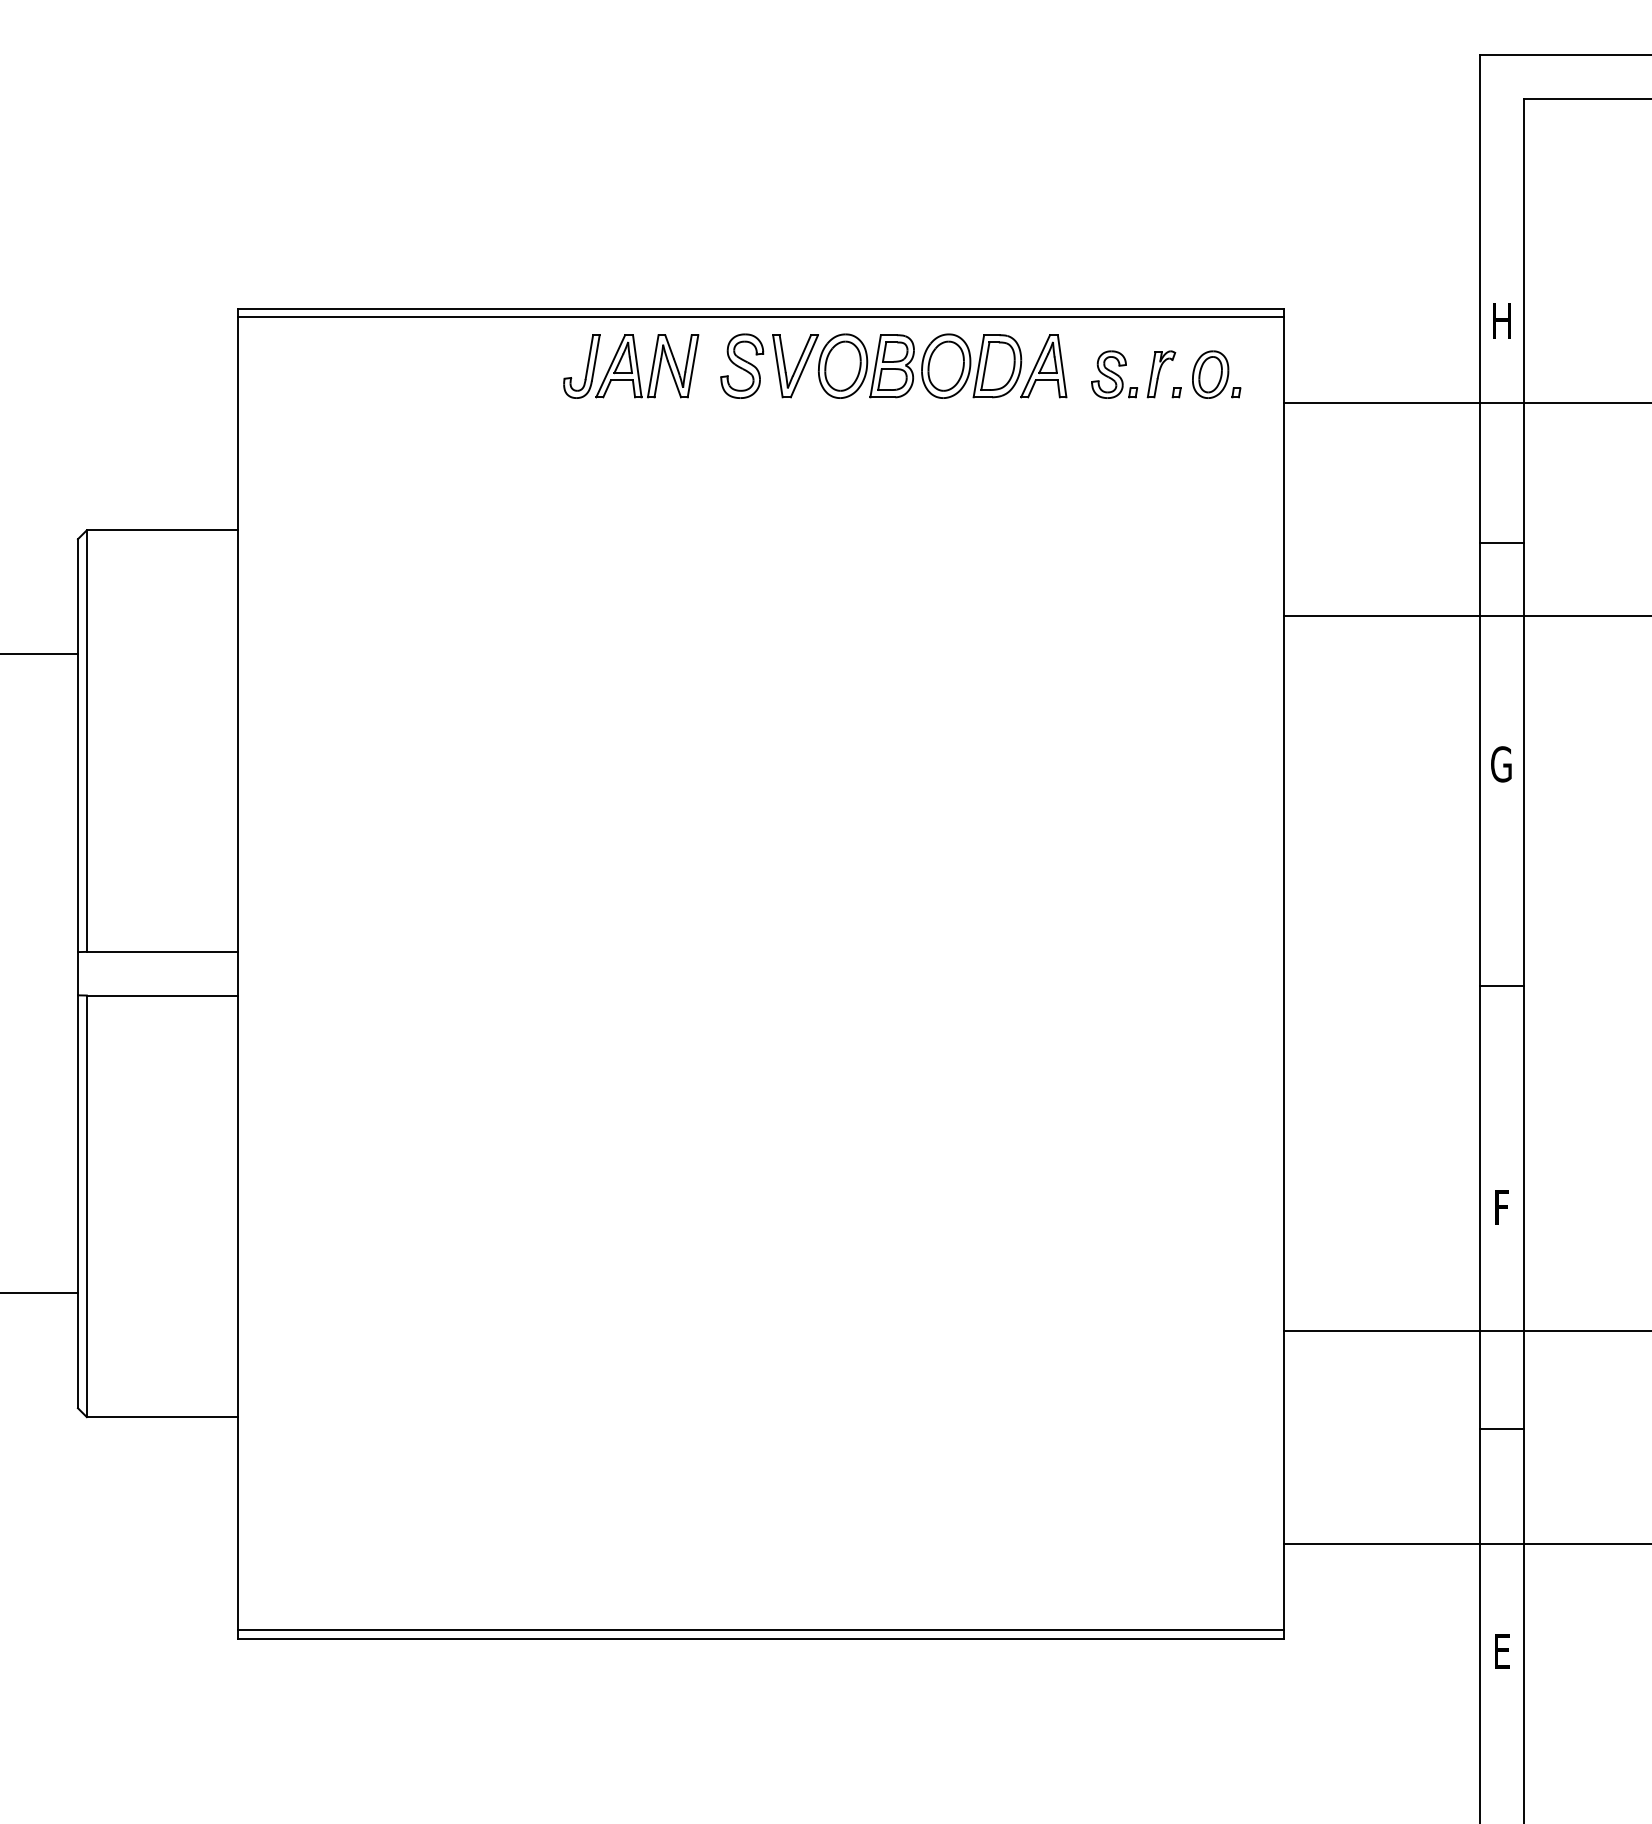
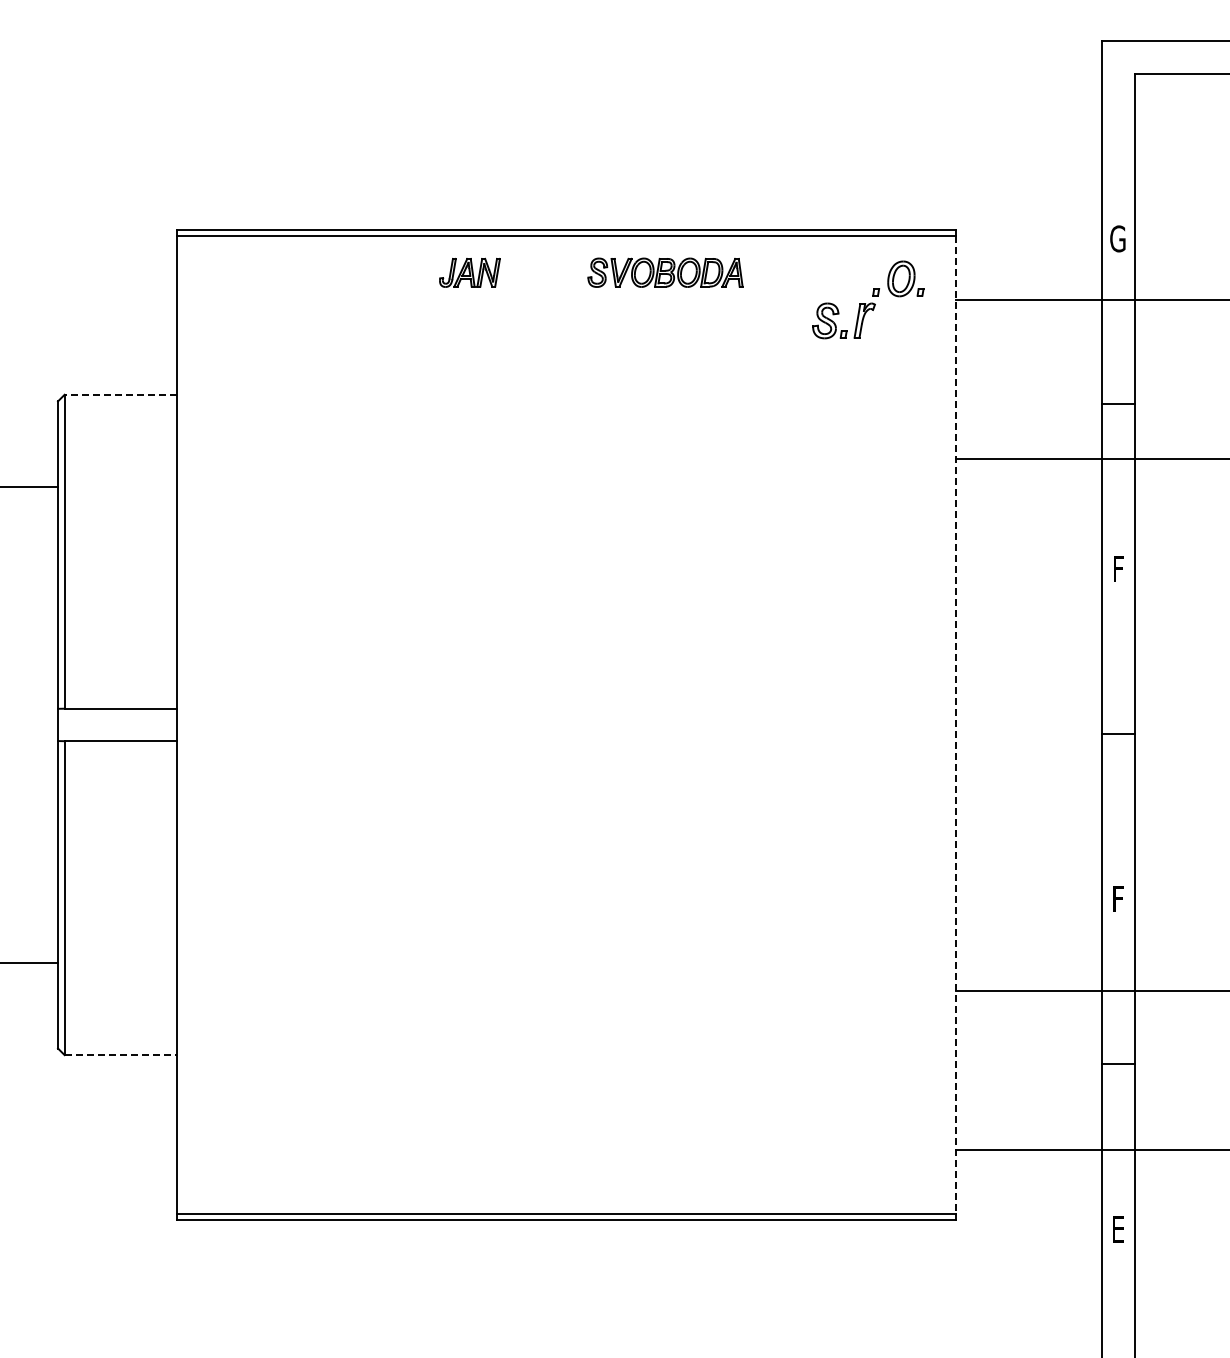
text: (1500, 320) -> (1117, 238), H -> G
part: (630, 366) -> (469, 272), size x0.6
part: (893, 366) -> (665, 272), size x0.6
part: (1127, 366) -> (839, 314), moved
line: (161, 529) -> (120, 394), solid -> dashed
text: (1500, 763) -> (1117, 568), G -> F
line: (1284, 973) -> (956, 724), solid -> dashed
line: (163, 1417) -> (121, 1055), solid -> dashed

